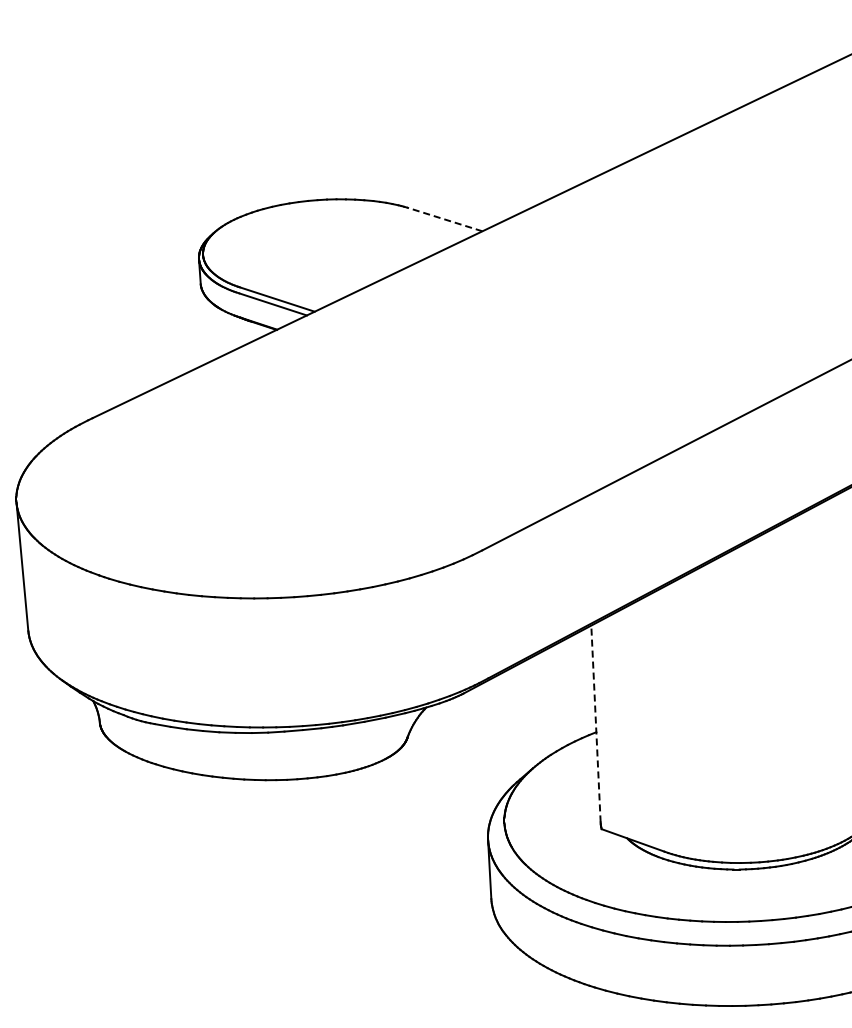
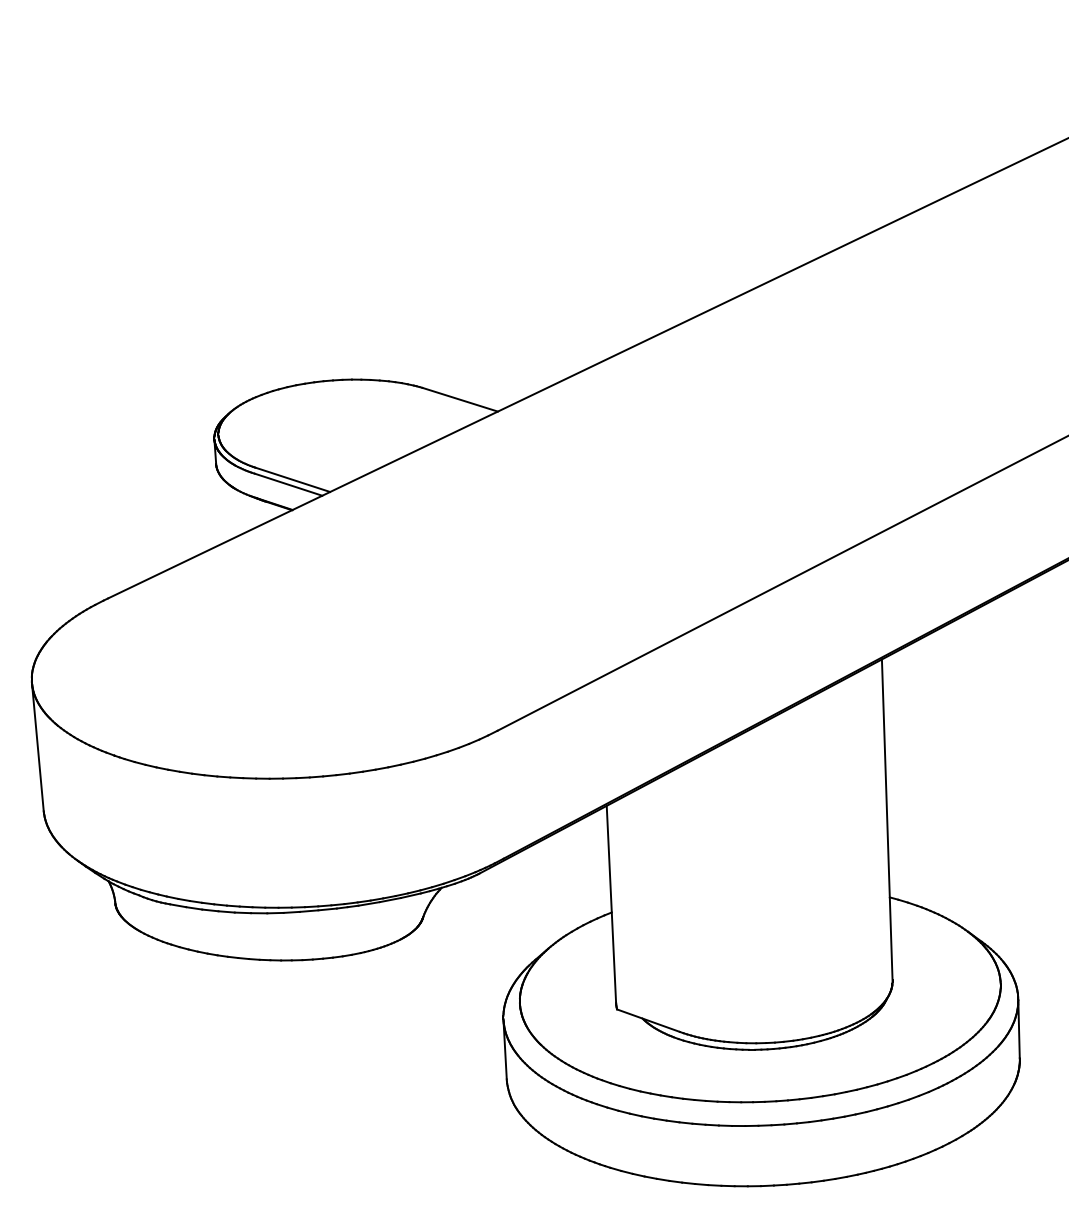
line: (445, 219) -> (460, 399), dashed -> solid
line: (596, 724) -> (611, 904), dashed -> solid

